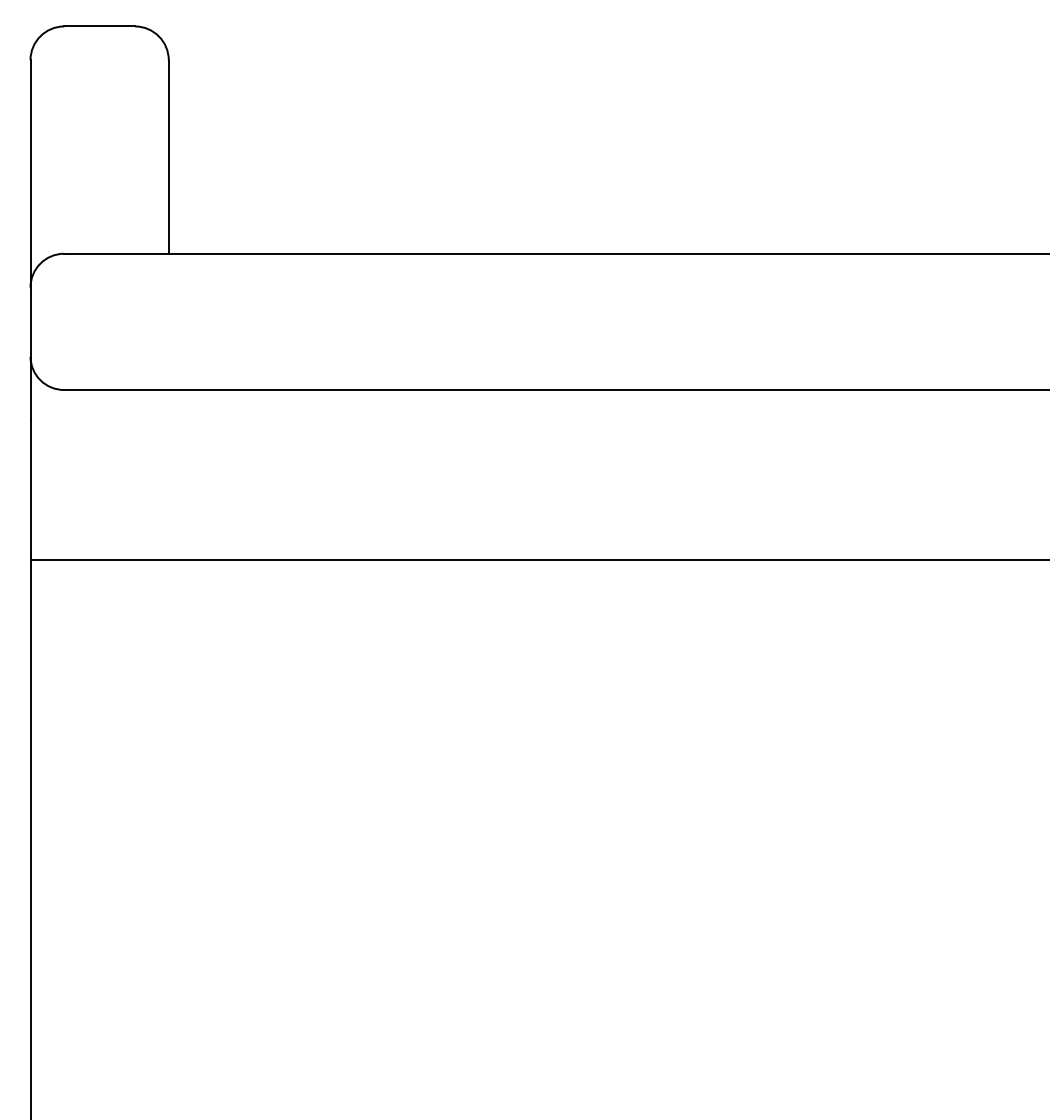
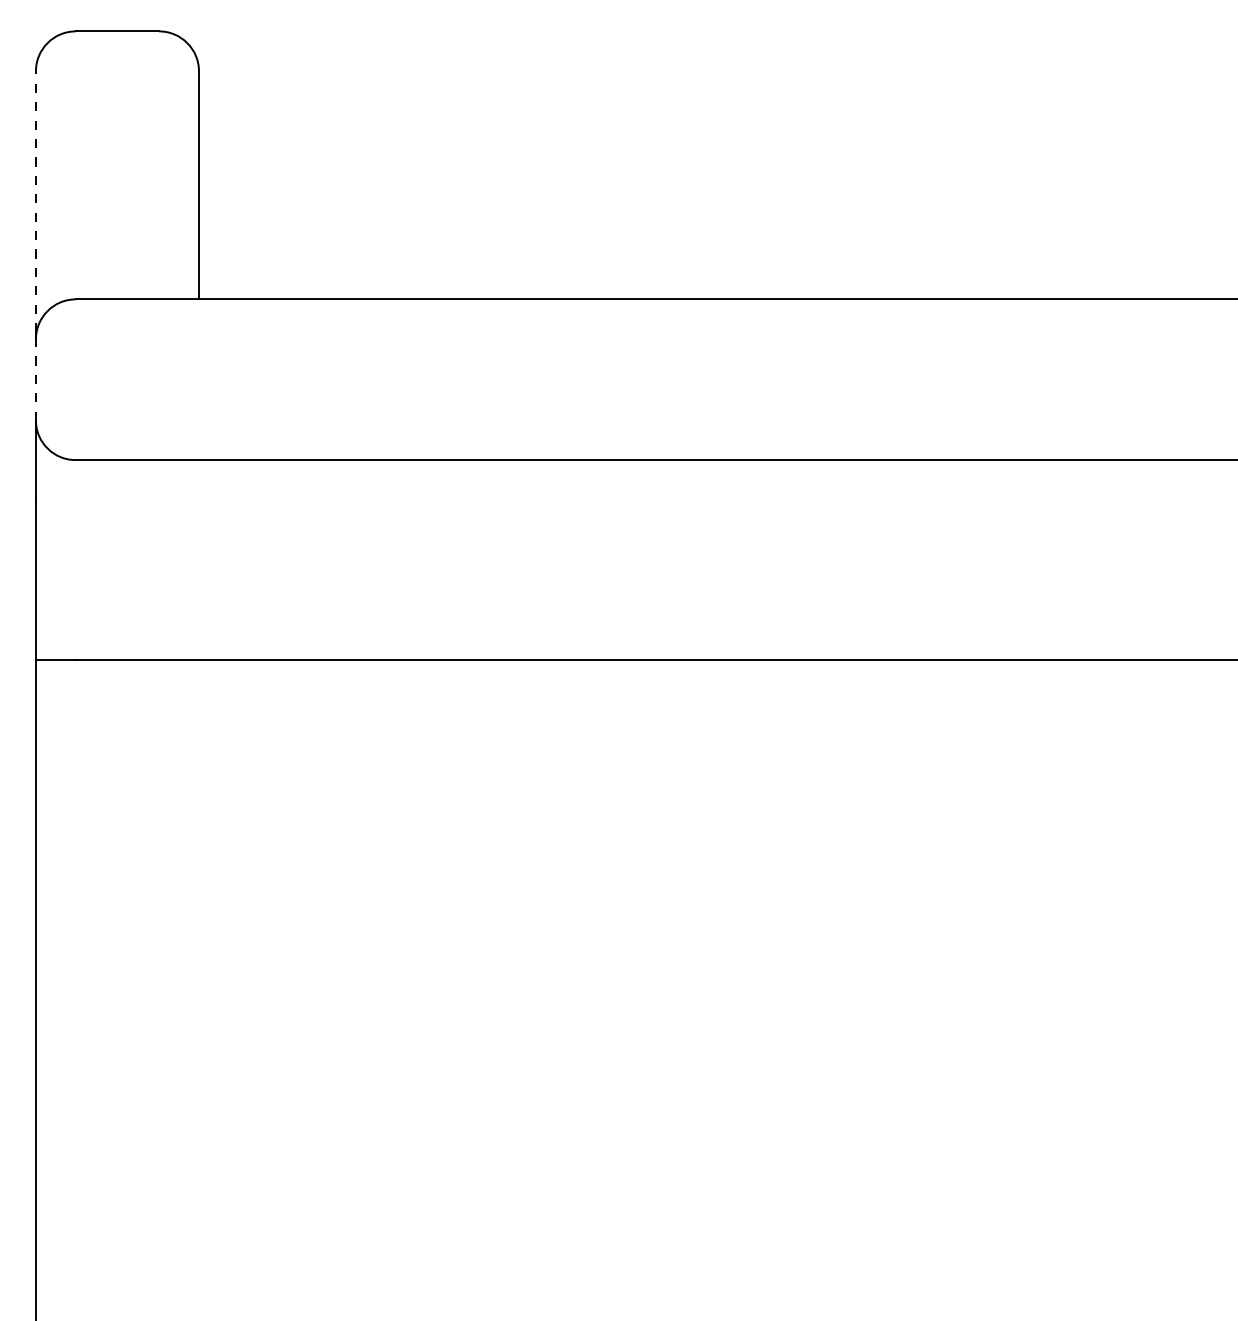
line: (30, 170) -> (35, 201), solid -> dashed
line: (30, 322) -> (35, 380), solid -> dashed

